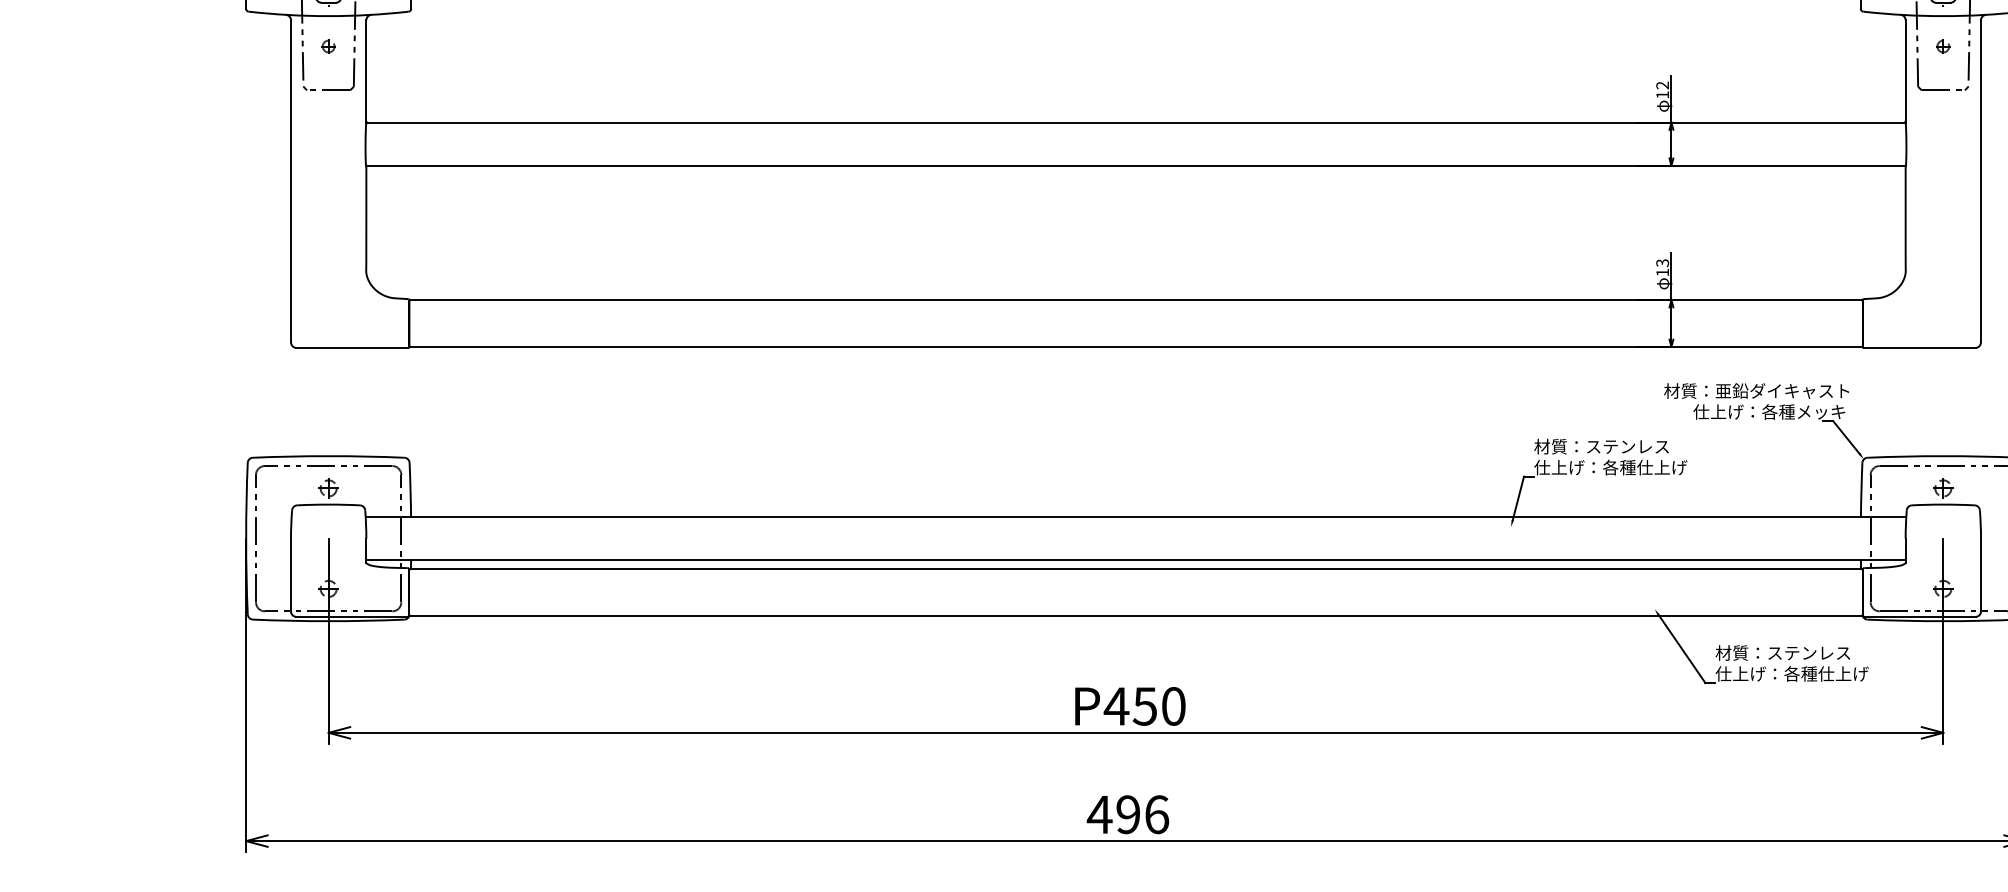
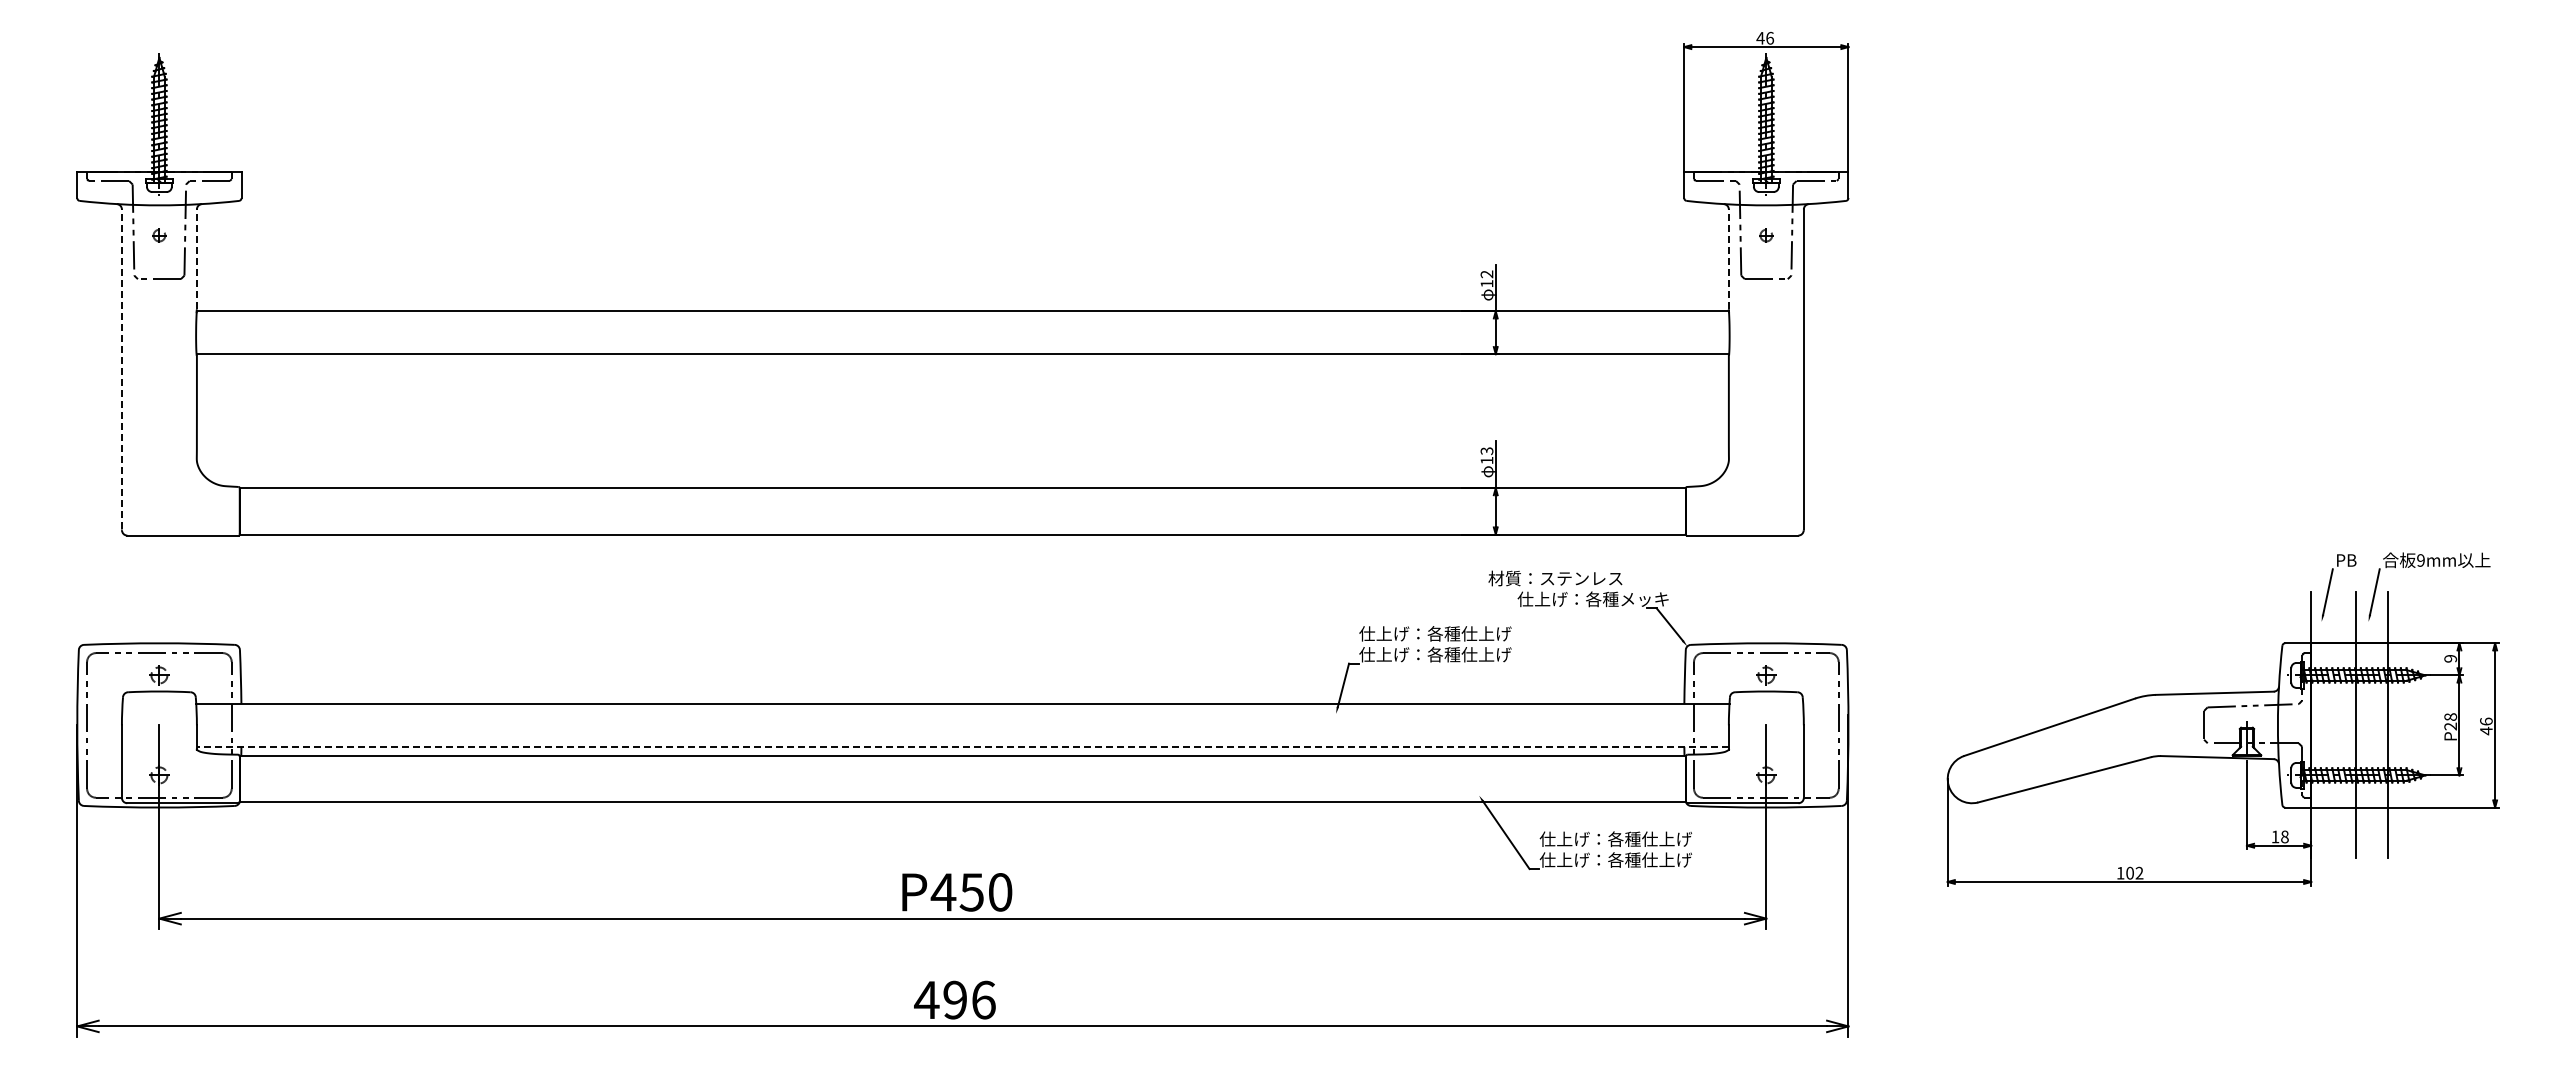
line: (365, 70) -> (196, 259), solid -> dashed
line: (1905, 70) -> (1728, 259), solid -> dashed
line: (290, 181) -> (121, 369), solid -> dashed
text: (1781, 391) -> (1605, 578), 材質：亜鉛ダイキャスト -> 材質：ステンレス
text: (1610, 446) -> (1435, 633), 材質：ステンレス -> 仕上げ：各種仕上げ
line: (1135, 559) -> (962, 746), solid -> dashed
text: (1791, 653) -> (1615, 839), 材質：ステンレス -> 仕上げ：各種仕上げ

